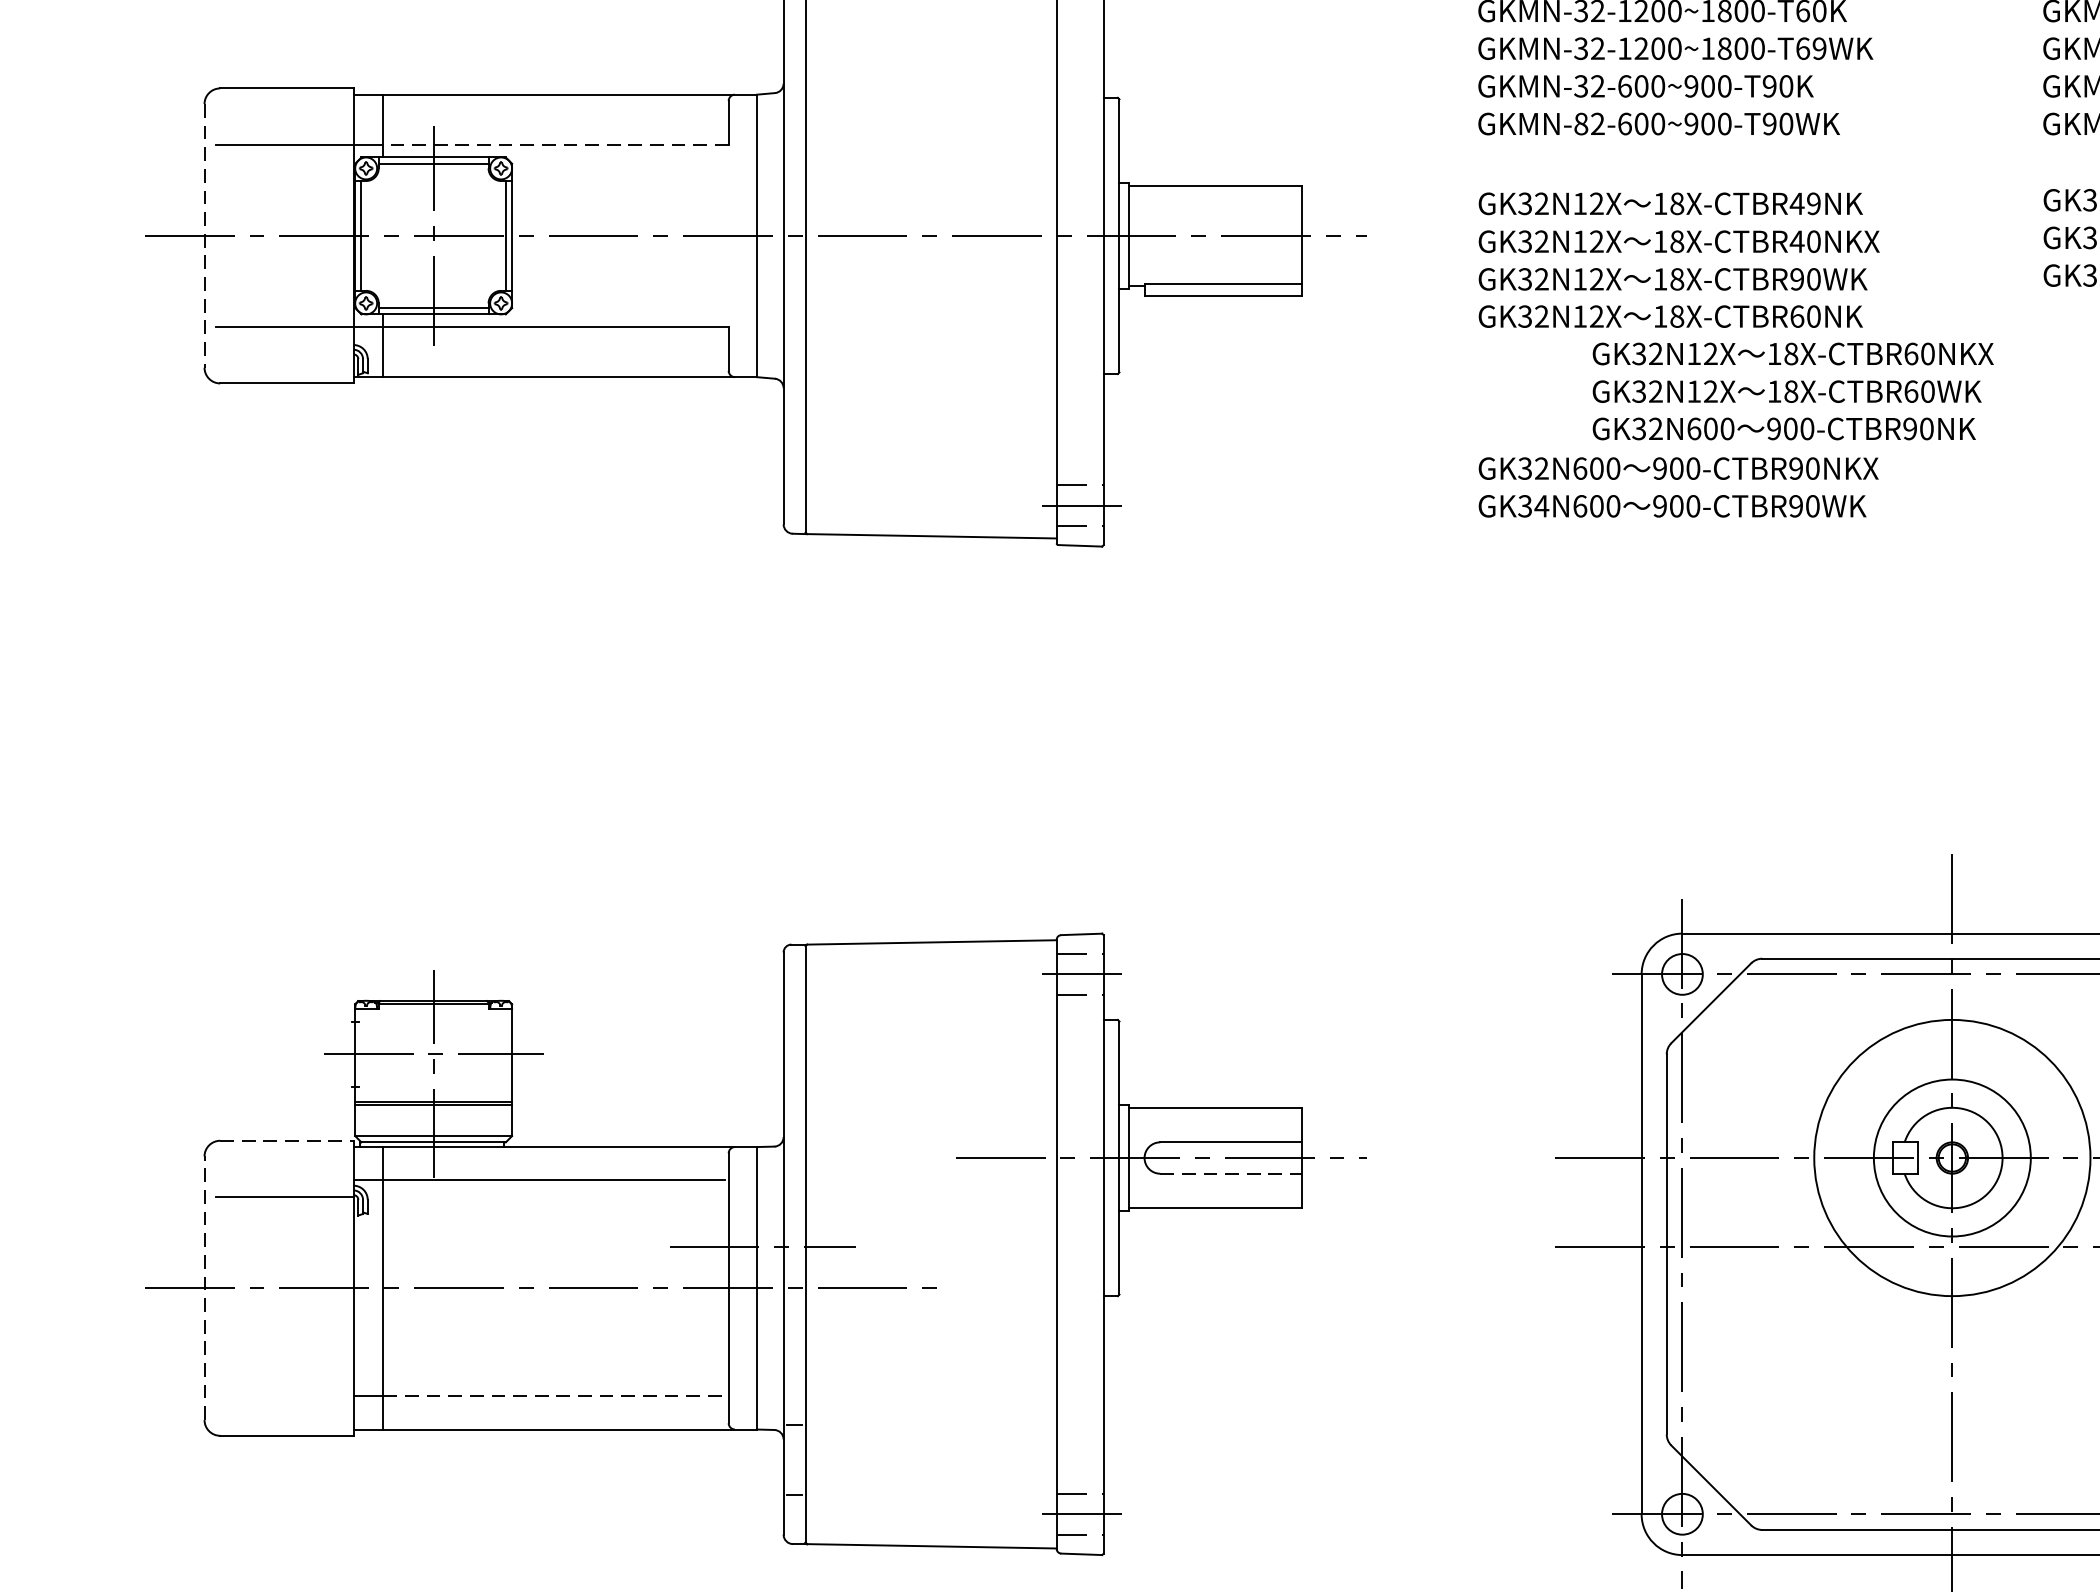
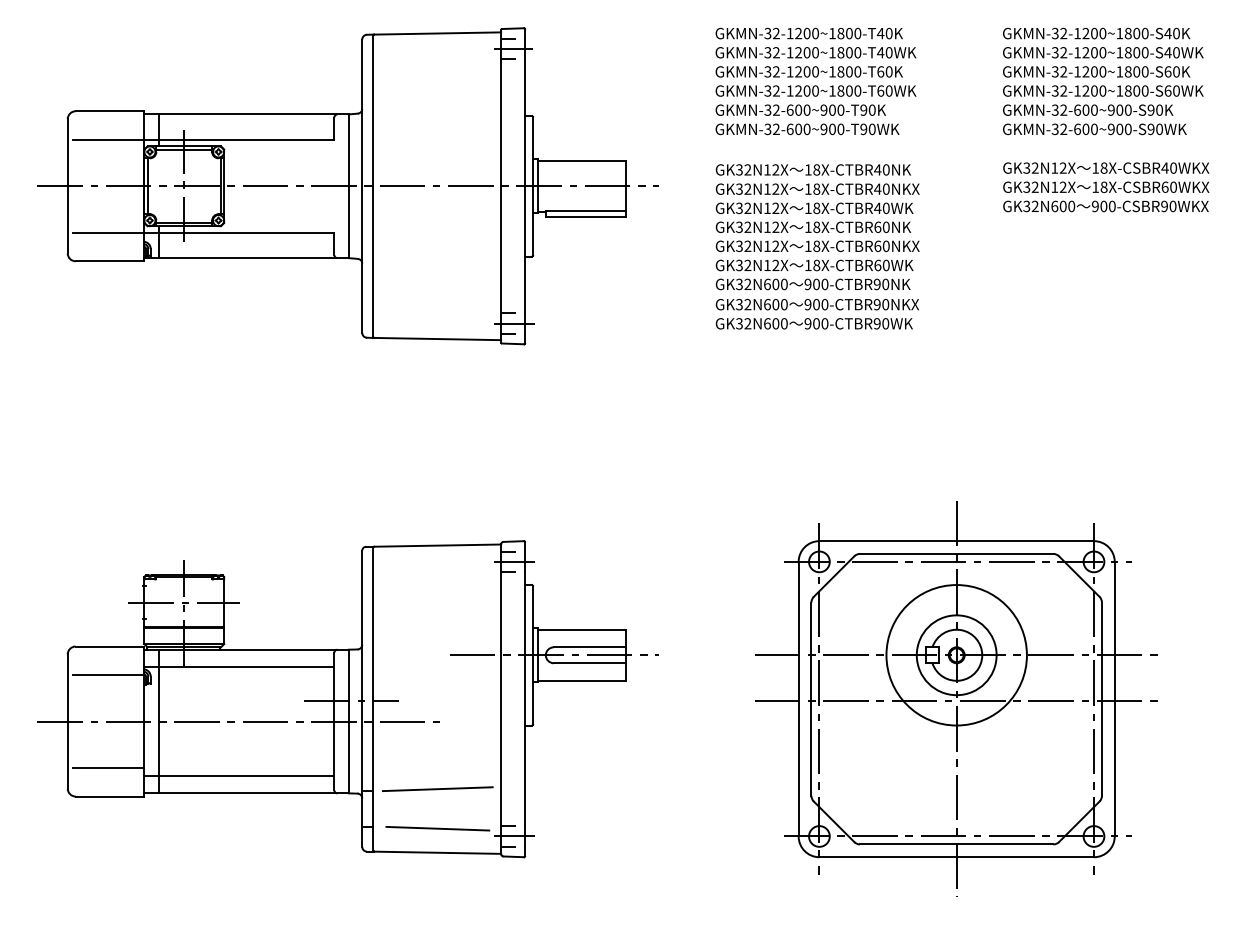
text: (1818, 47) -> (888, 90), GKMN-32-1200~1800-T69WK -> GKMN-32-1200~1800-T60WK
text: (1580, 122) -> (767, 128), GKMN-82-600~900-T90WK -> GKMN-32-600~900-T90WK
line: (556, 143) -> (246, 139), dashed -> solid
text: (1812, 202) -> (885, 169), 18X-CTBR49NK -> 18X-CTBR40NK
line: (204, 236) -> (67, 186), dashed -> solid
text: (1796, 279) -> (877, 208), 18X-CTBR90WK -> 18X-CTBR40WK
text: (1792, 391) -> (817, 265), moved
text: (1541, 505) -> (747, 323), GK34N600 -> GK32N600
line: (286, 1140) -> (109, 646), dashed -> solid
line: (1230, 1174) -> (589, 663), dashed -> solid
line: (204, 1288) -> (67, 721), dashed -> solid
line: (284, 1378) -> (108, 767), added
line: (554, 1396) -> (245, 776), dashed -> solid
line: (931, 1421) -> (437, 789), added
line: (931, 1498) -> (437, 828), added

